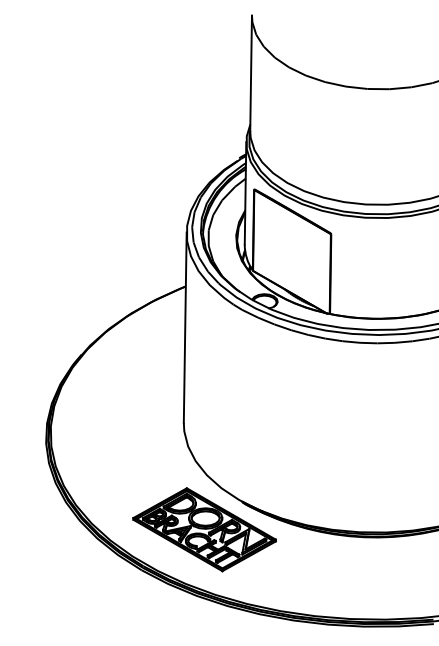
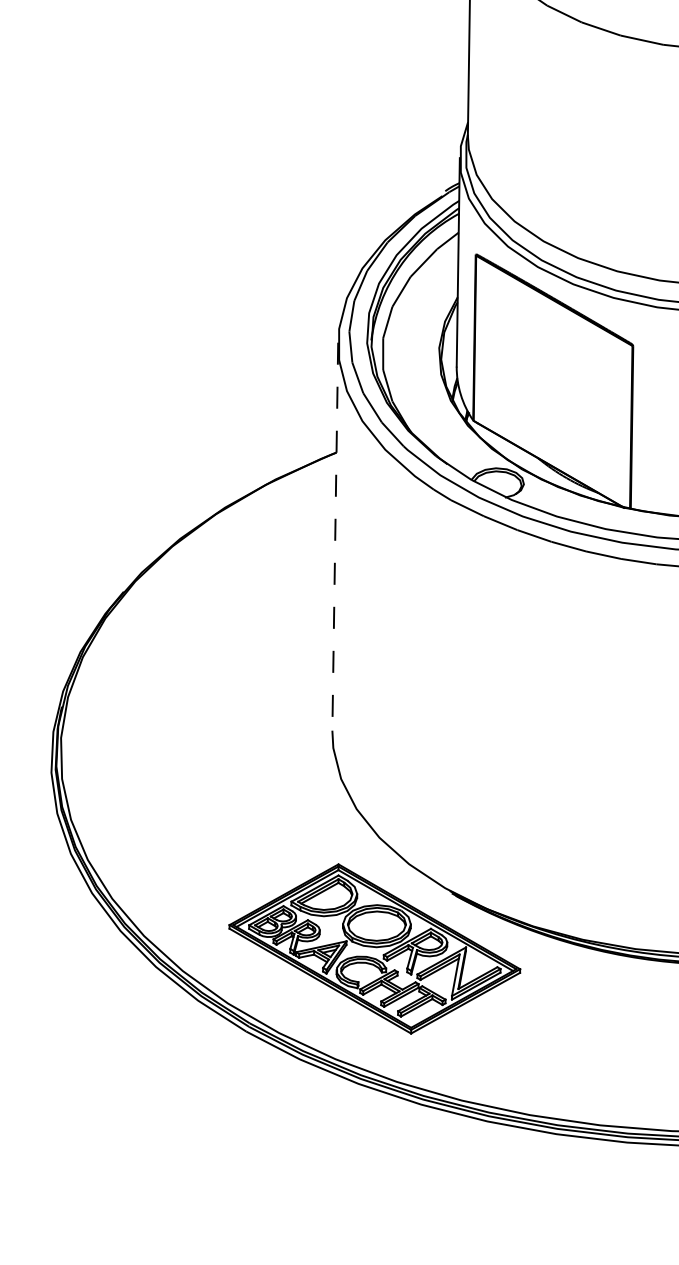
line: (185, 328) -> (335, 538), solid -> dashed

